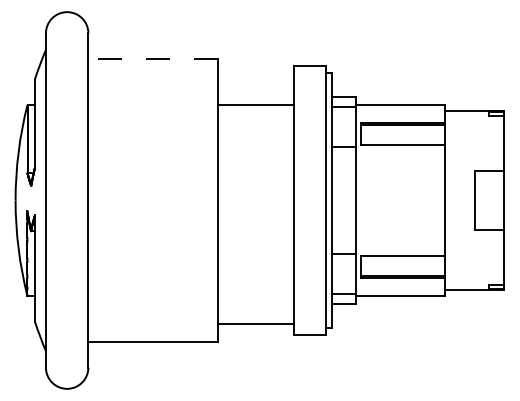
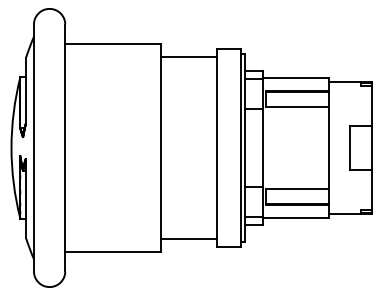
line: (153, 59) -> (113, 43), dashed -> solid
line: (255, 105) -> (188, 57), moved

